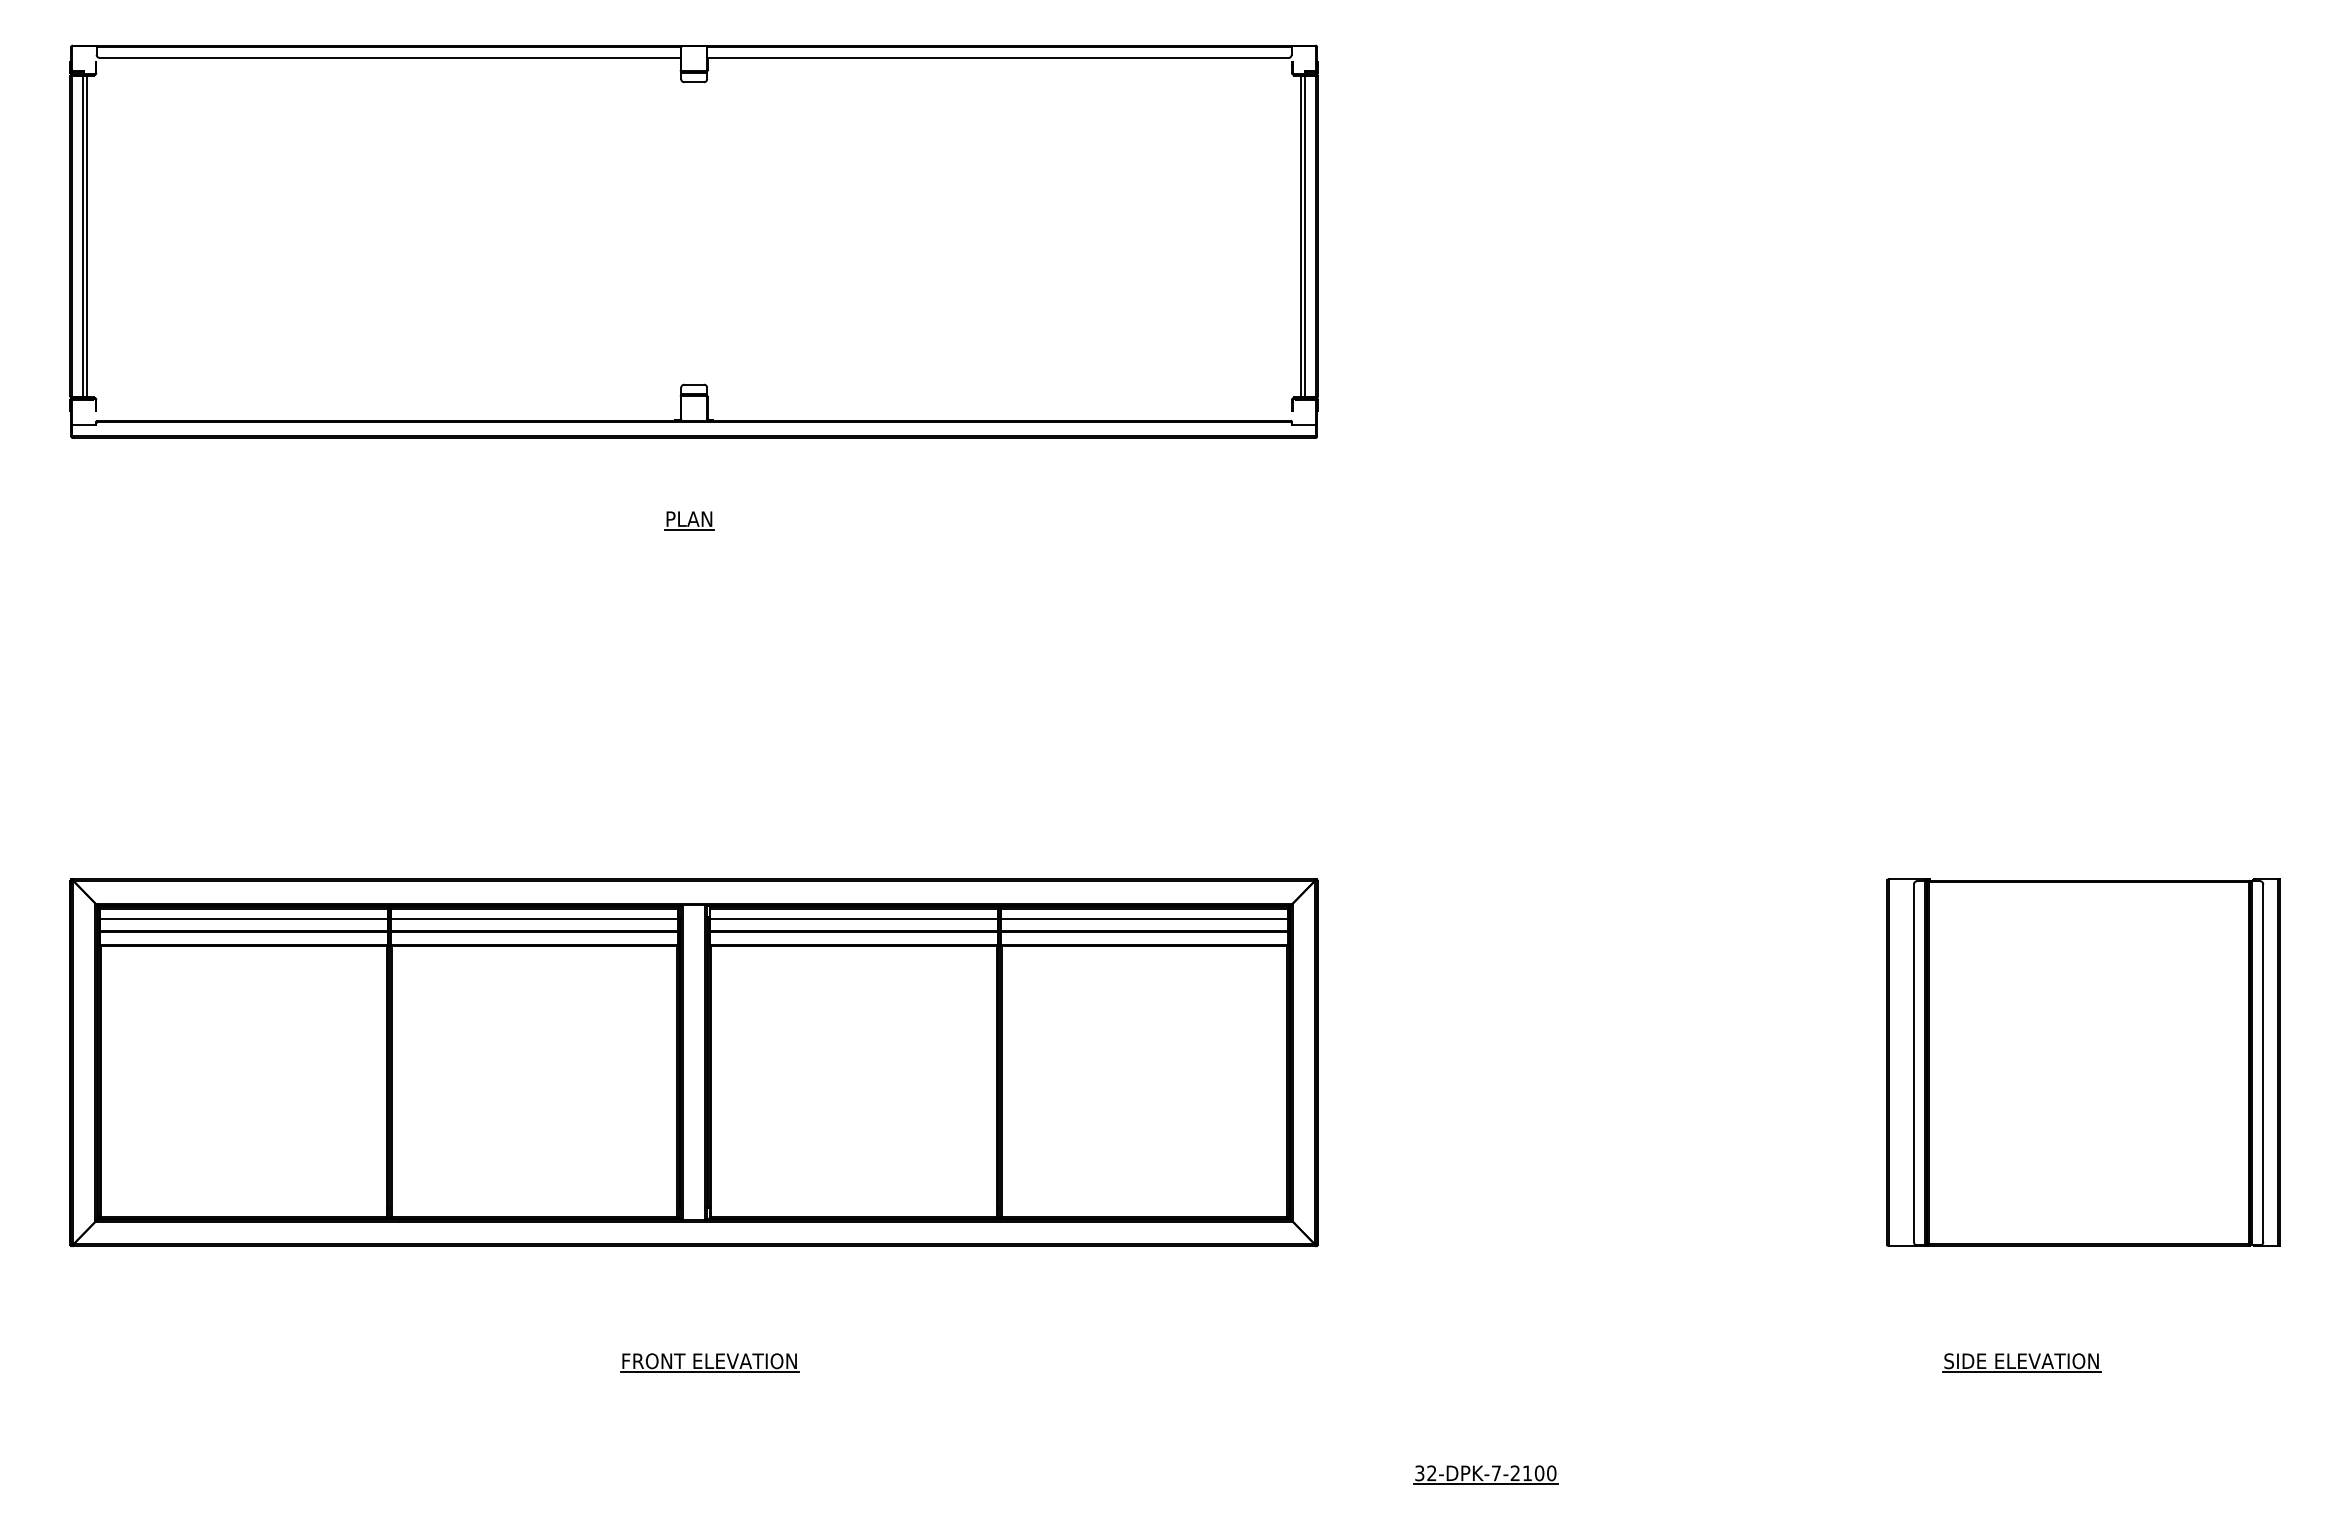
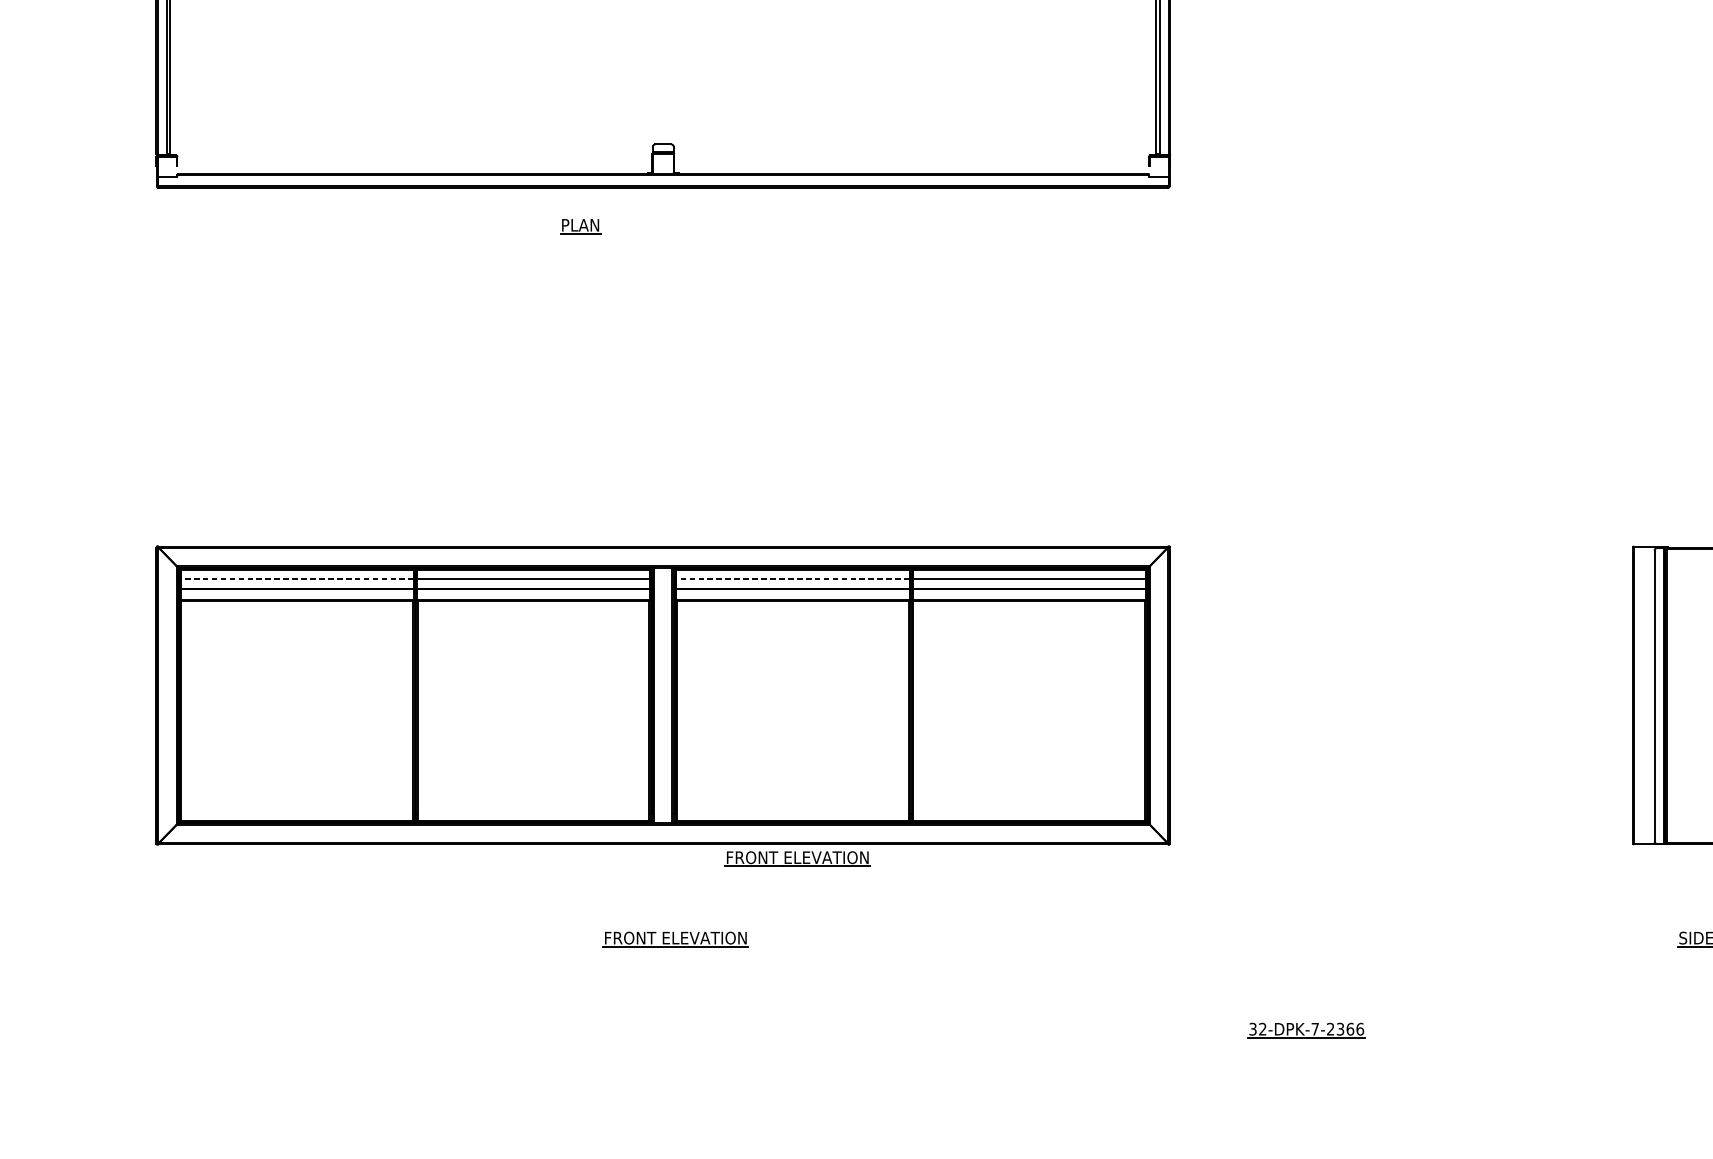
part: (689, 520) -> (580, 226), moved
line: (243, 919) -> (297, 579), solid -> dashed
line: (853, 919) -> (792, 579), solid -> dashed
part: (859, 1263) -> (797, 858), added
text: (1539, 1473) -> (1350, 1029), 32-DPK-7-2100 -> 32-DPK-7-2366

